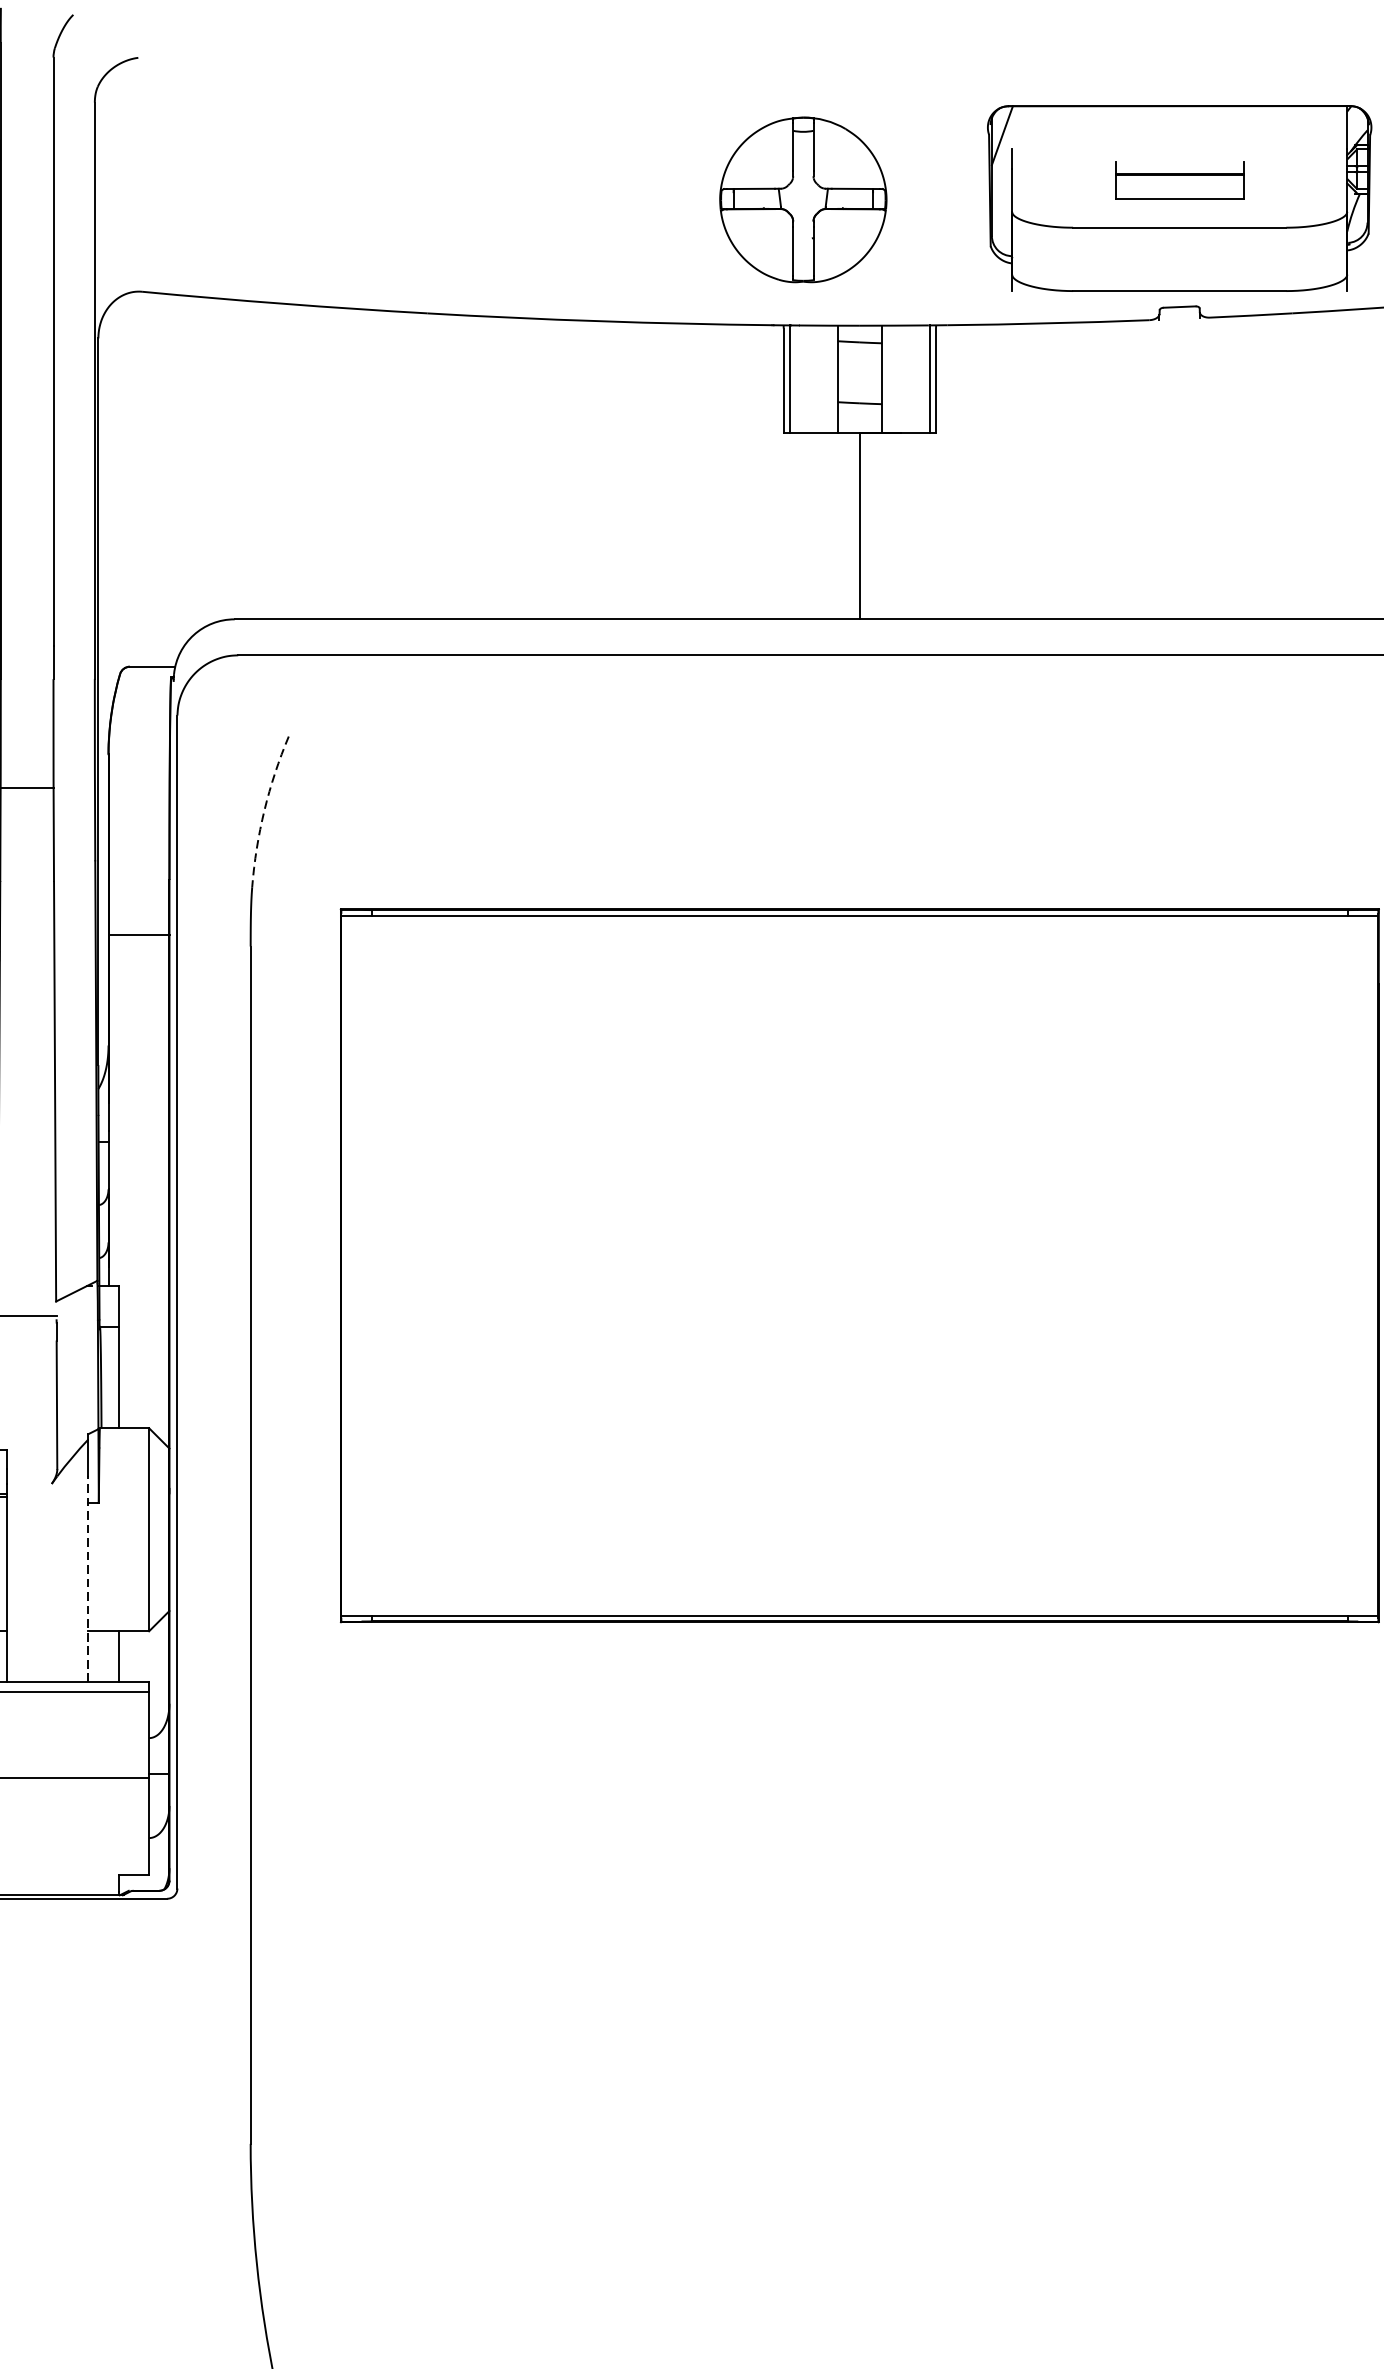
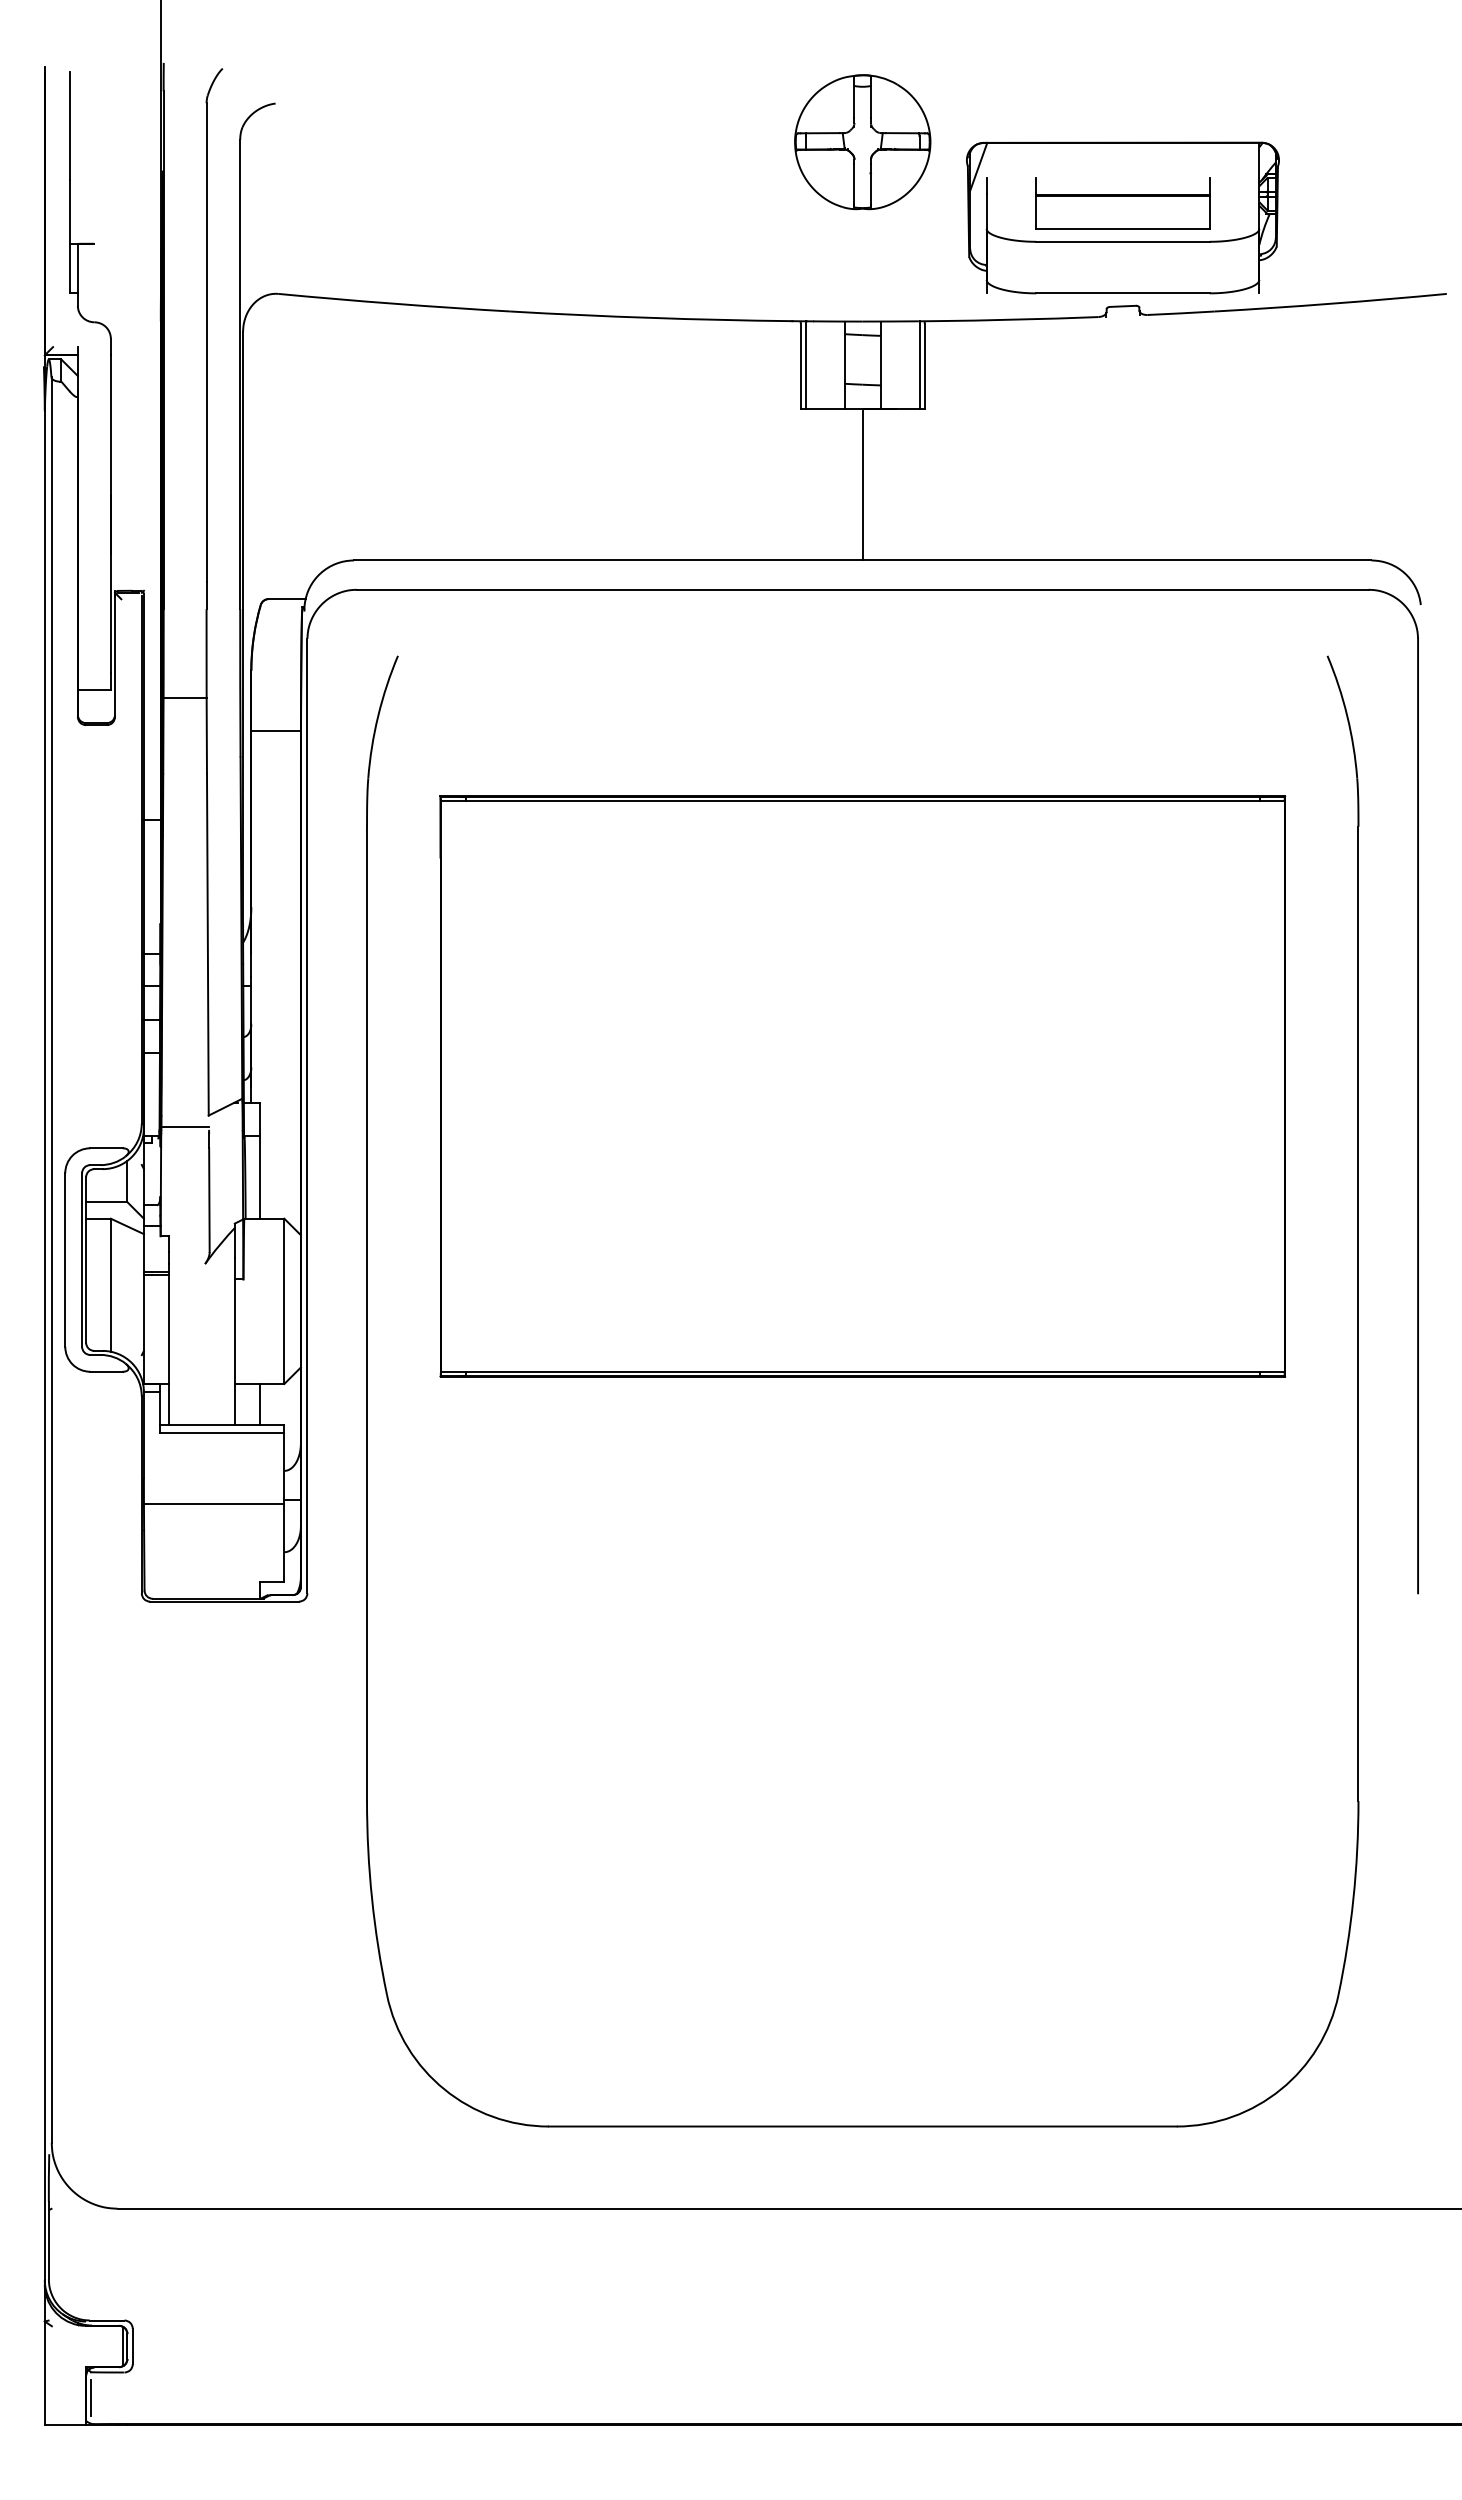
part: (1179, 180) -> (1122, 203), size x1.67
part: (803, 200) -> (862, 142), moved
arc: (264, 811) -> (378, 716), dashed -> solid
line: (139, 935) -> (276, 731), moved
line: (87, 1579) -> (234, 1341), dashed -> solid

